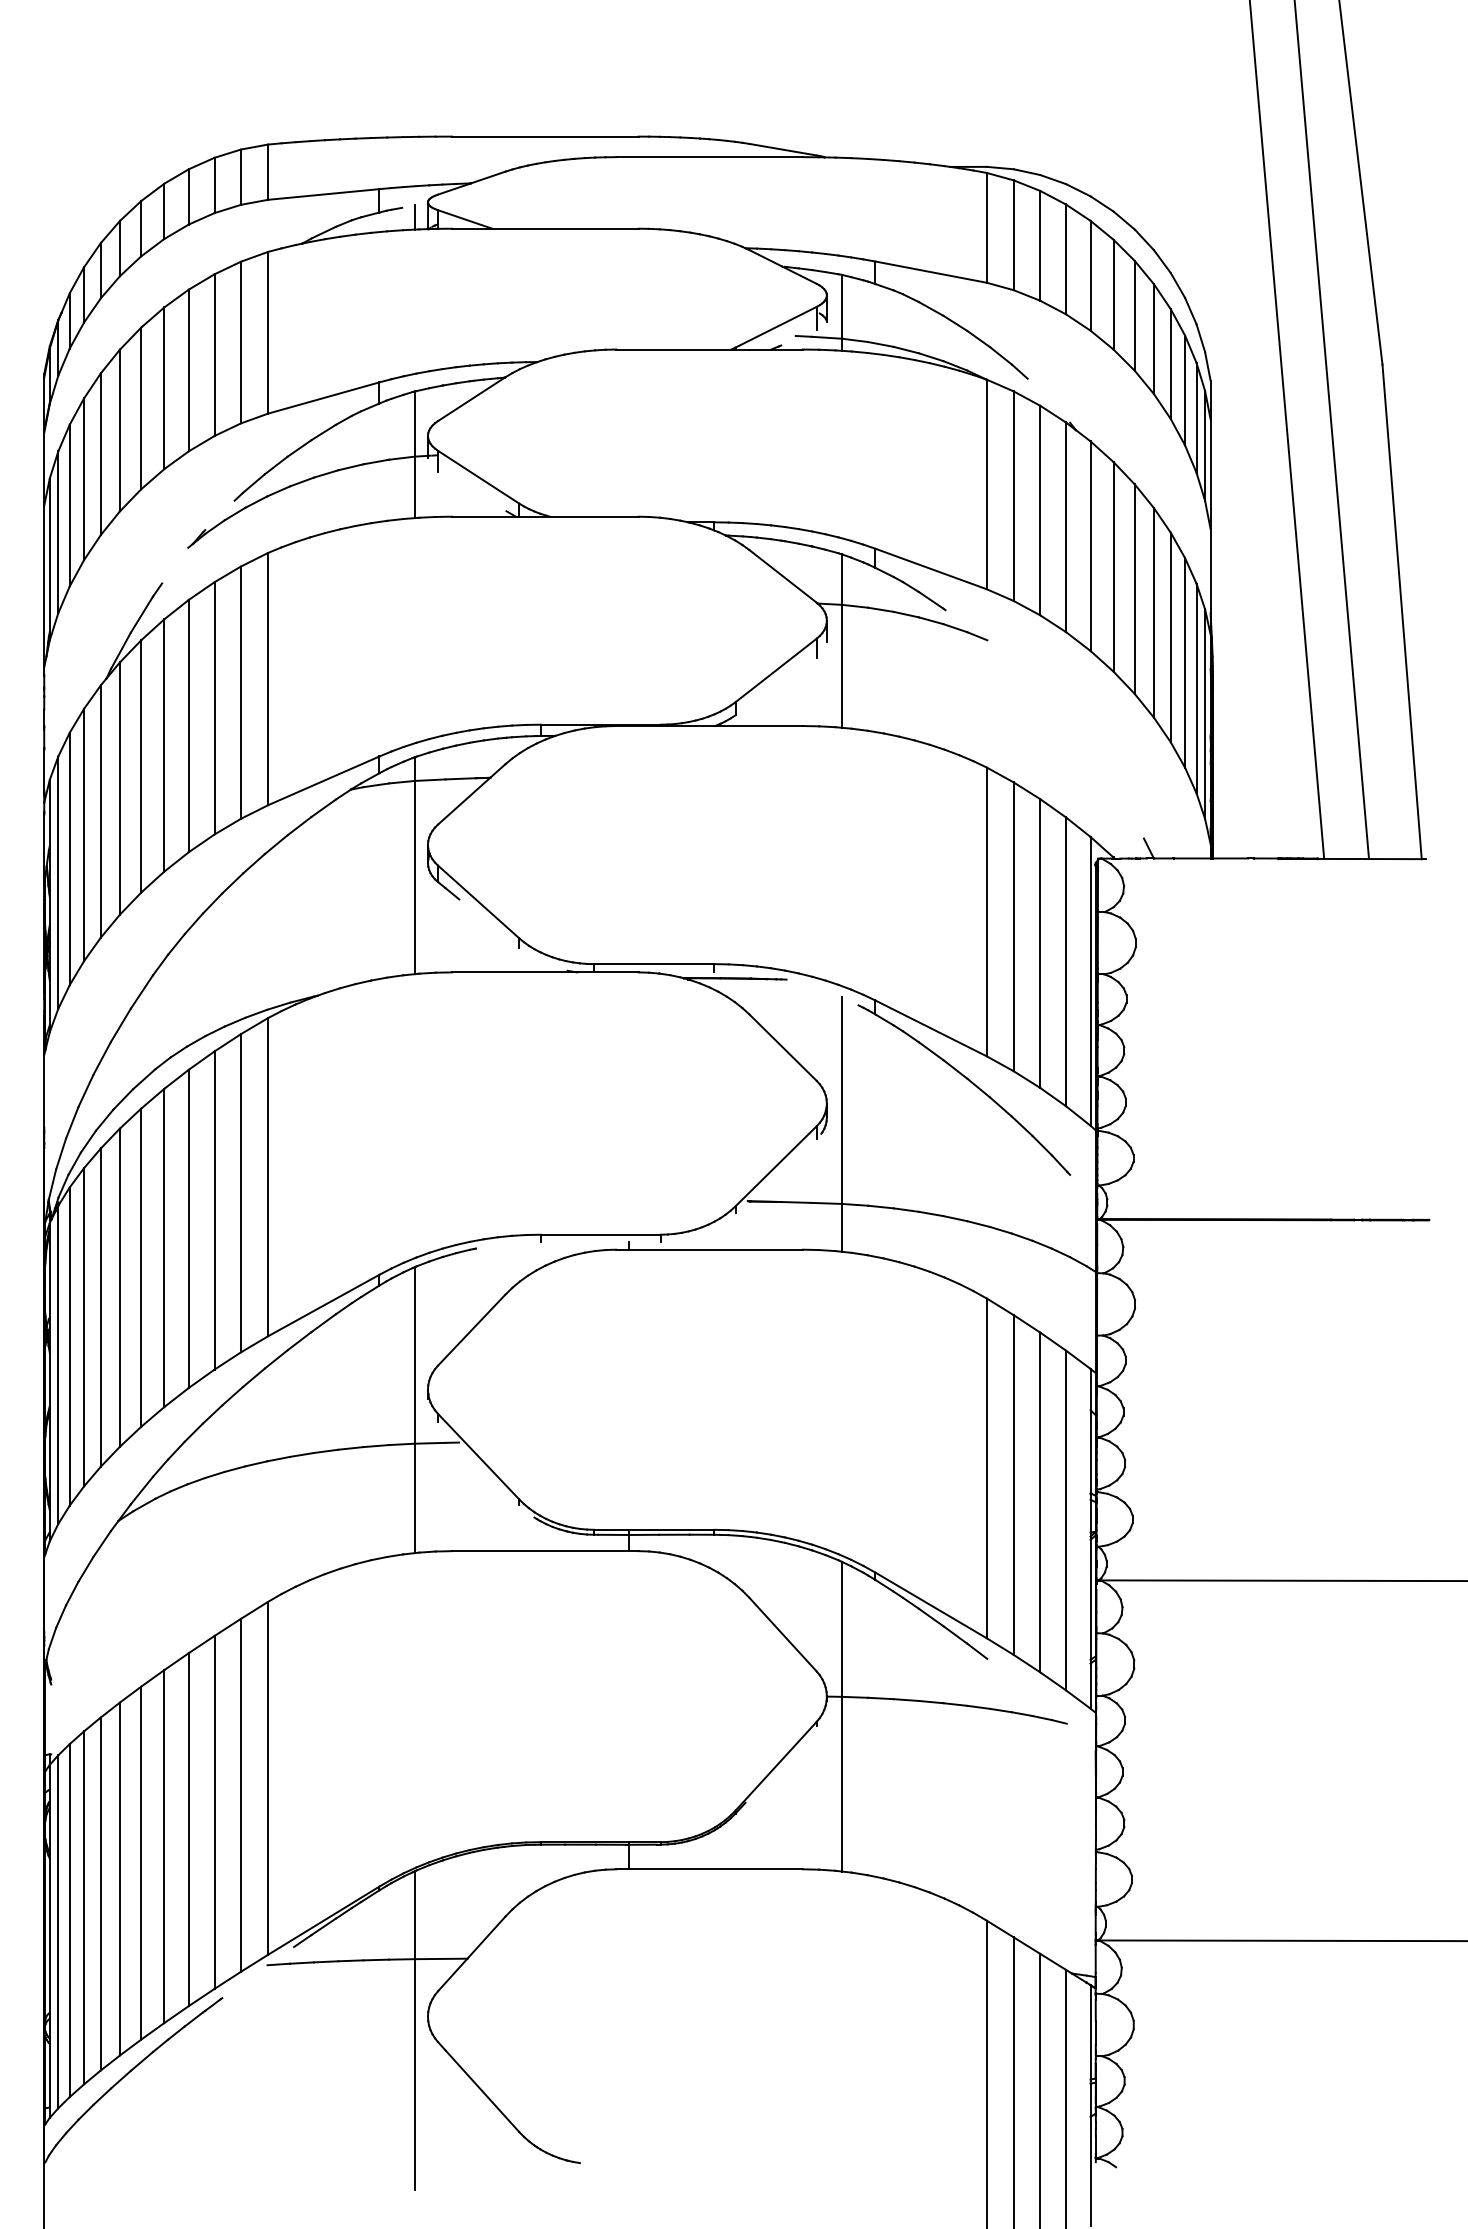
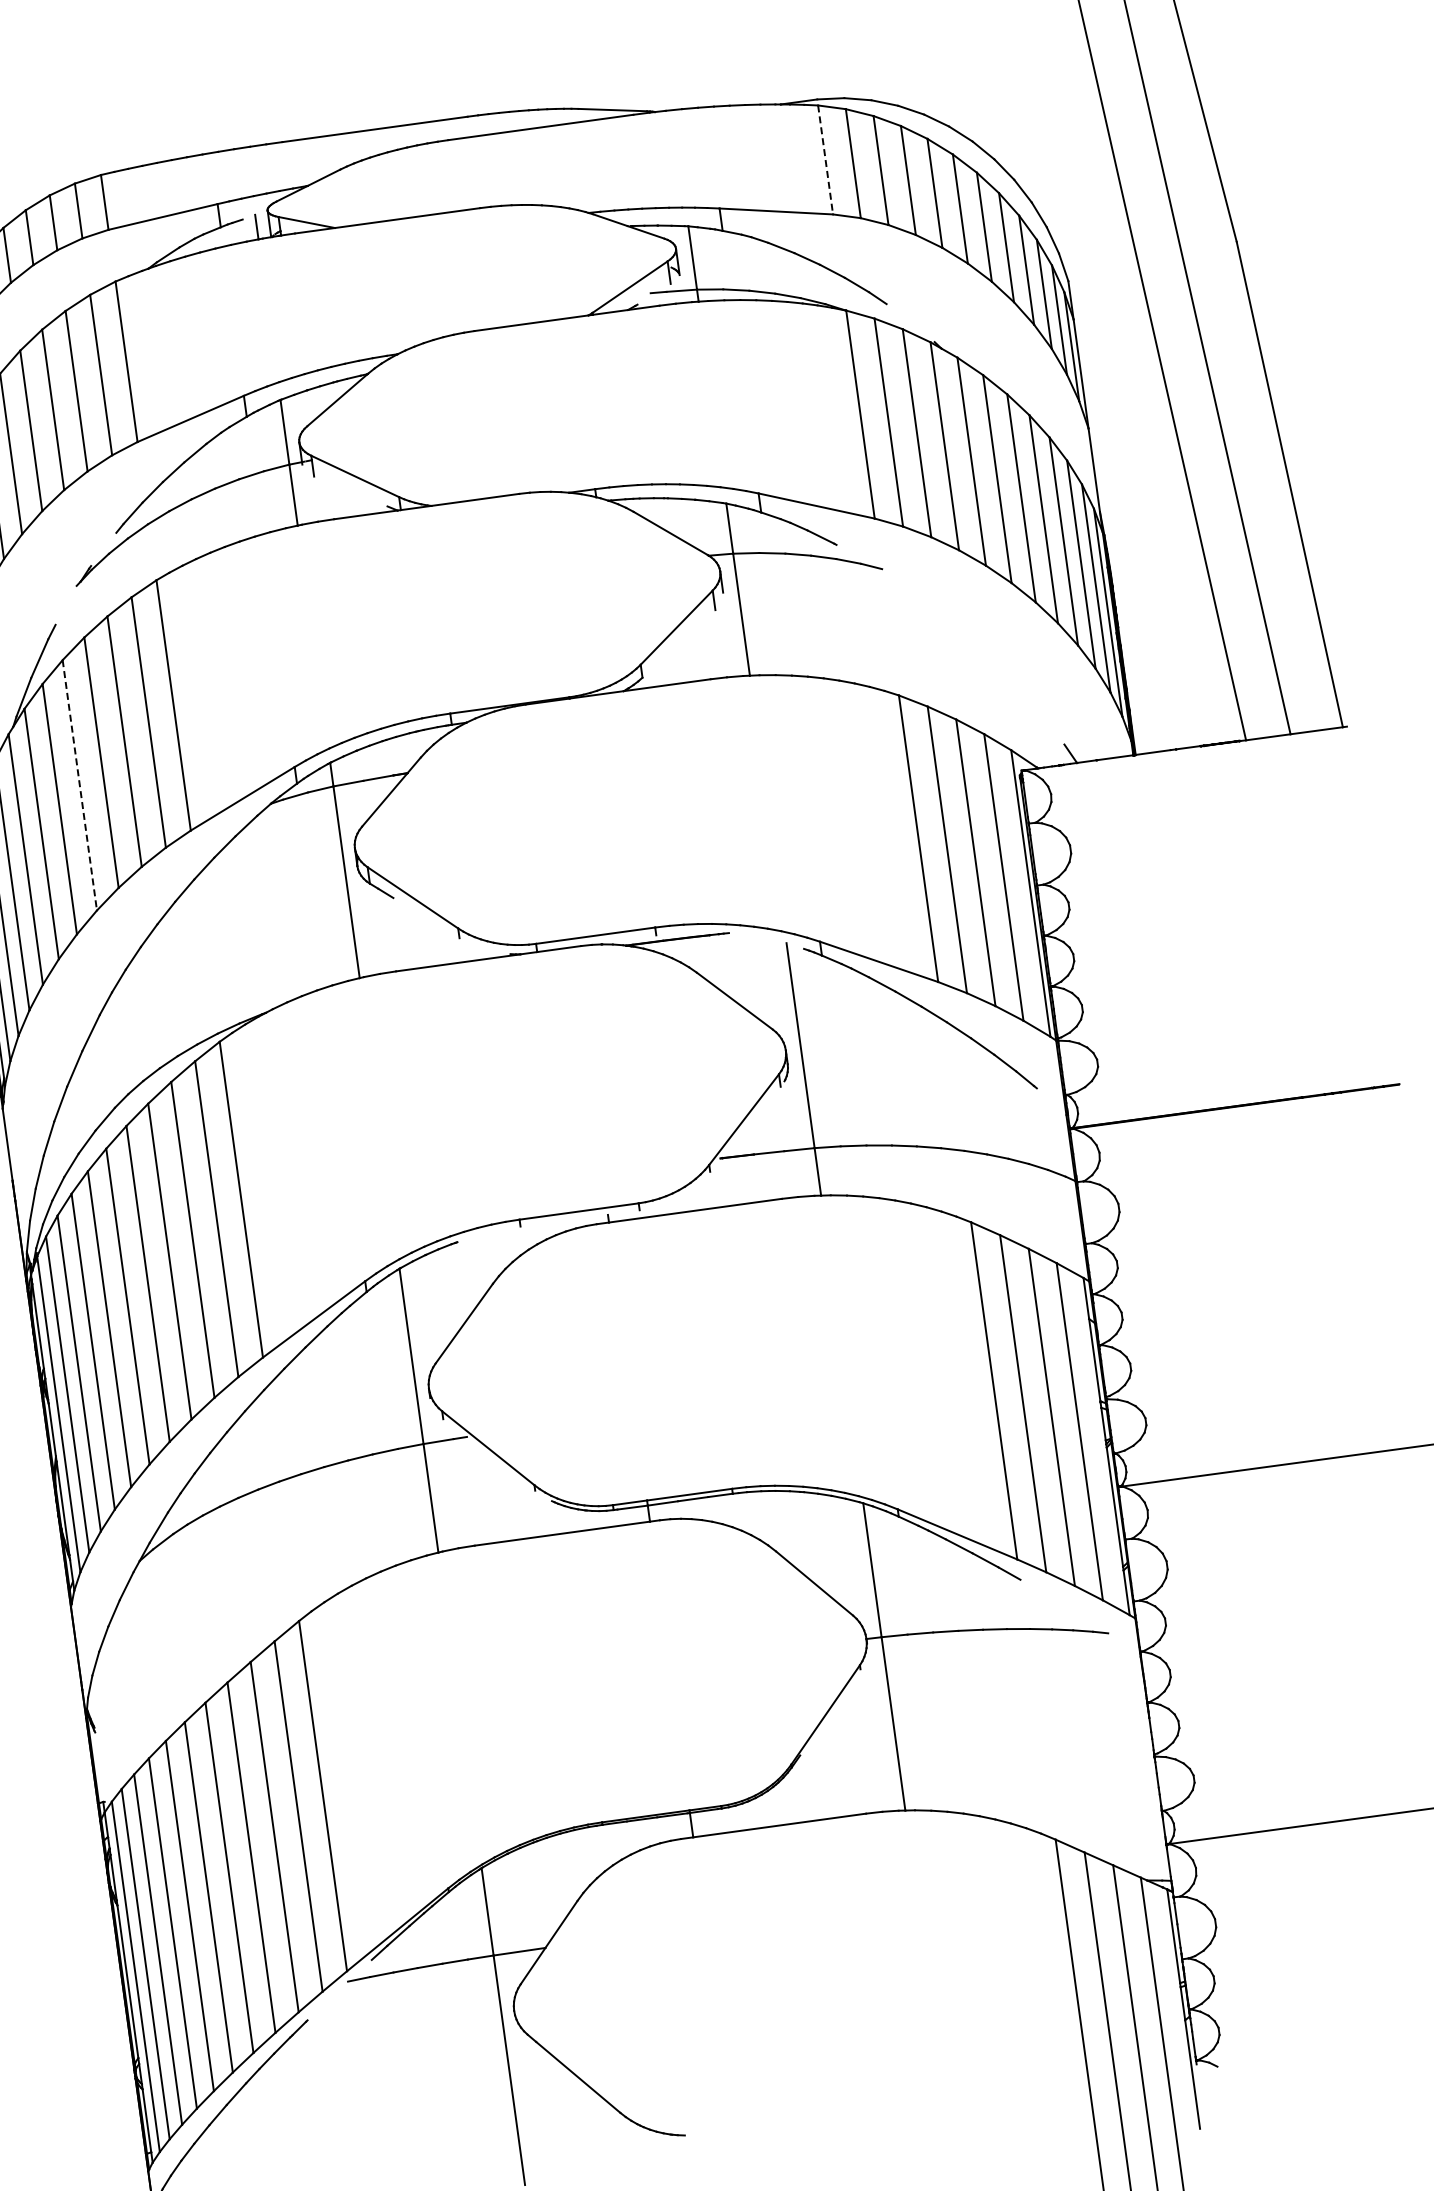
line: (986, 227) -> (825, 159), solid -> dashed
line: (164, 745) -> (79, 785), solid -> dashed

